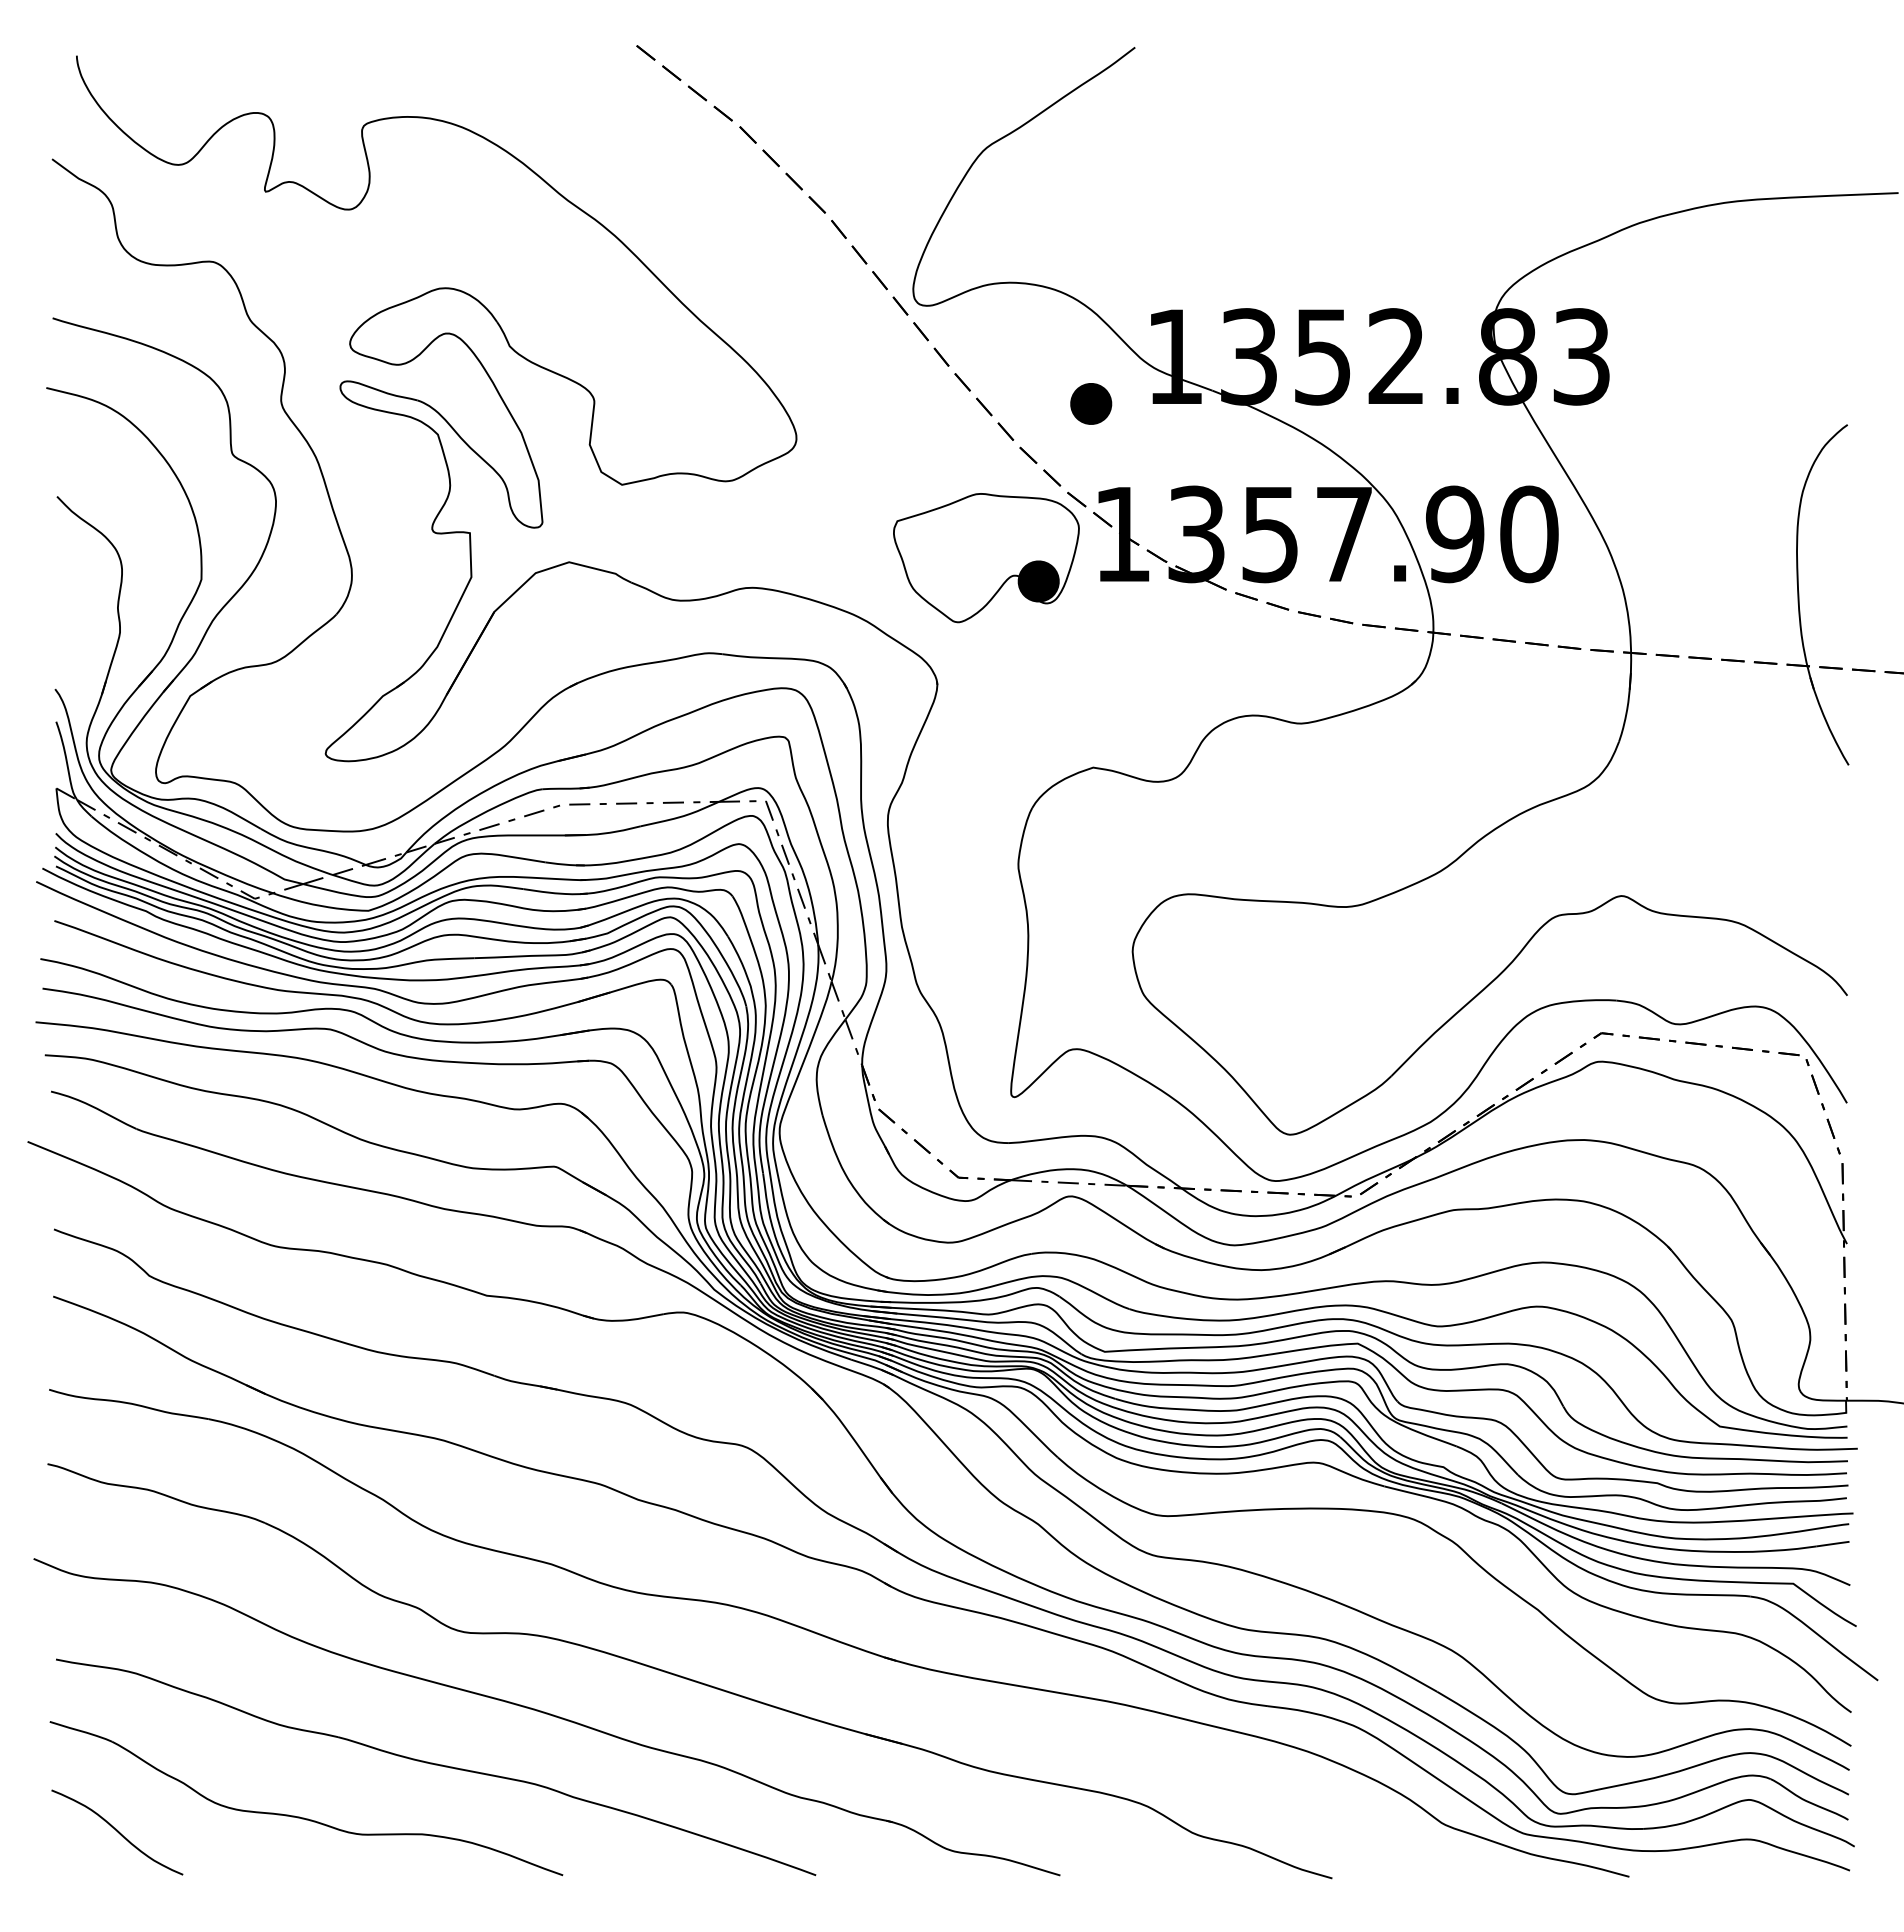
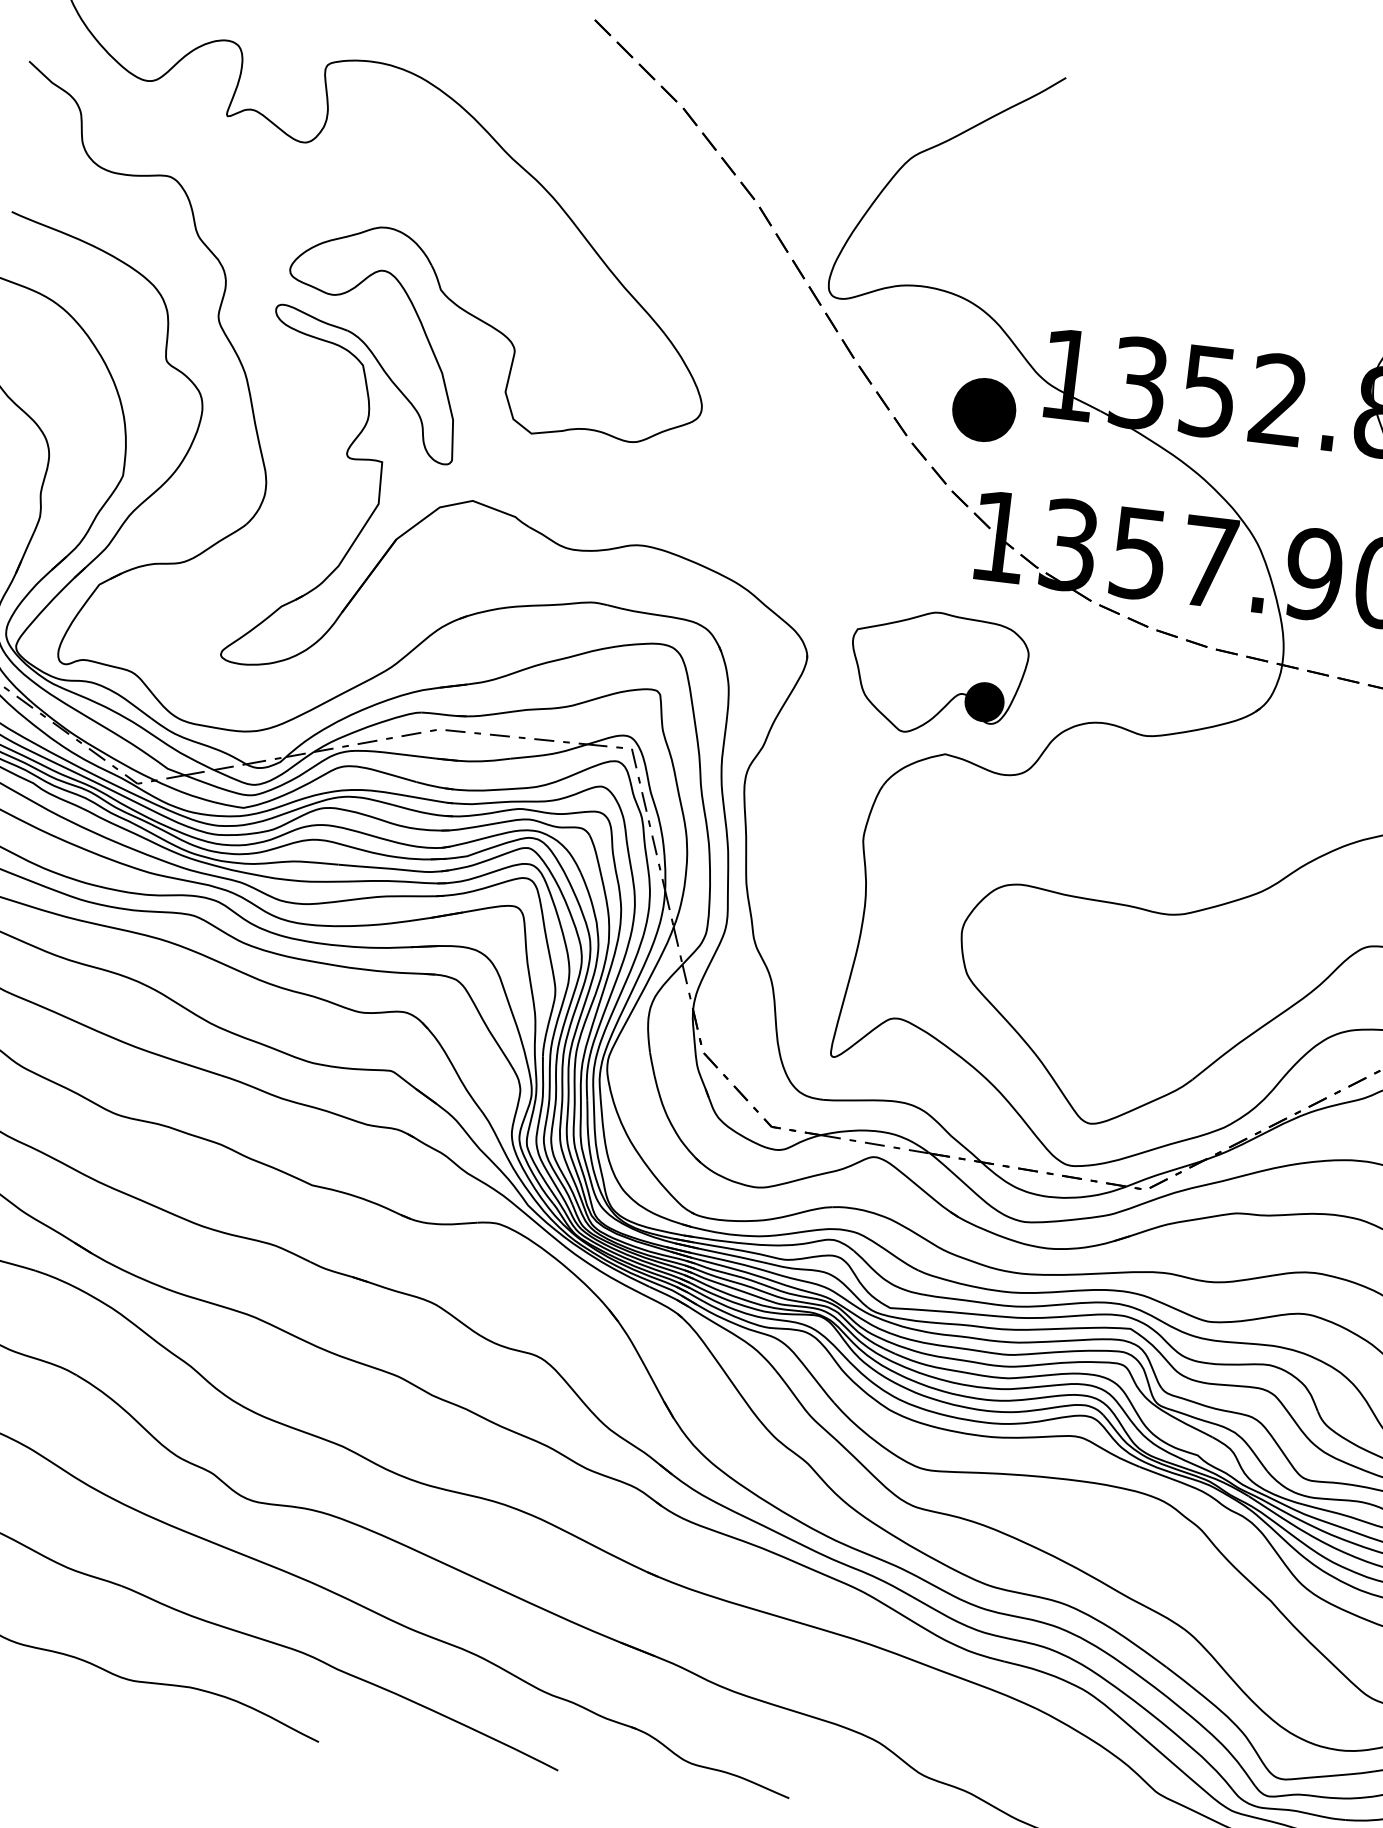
part: (1091, 403) -> (984, 409), size x1.6
part: (986, 558) -> (937, 674), moved

